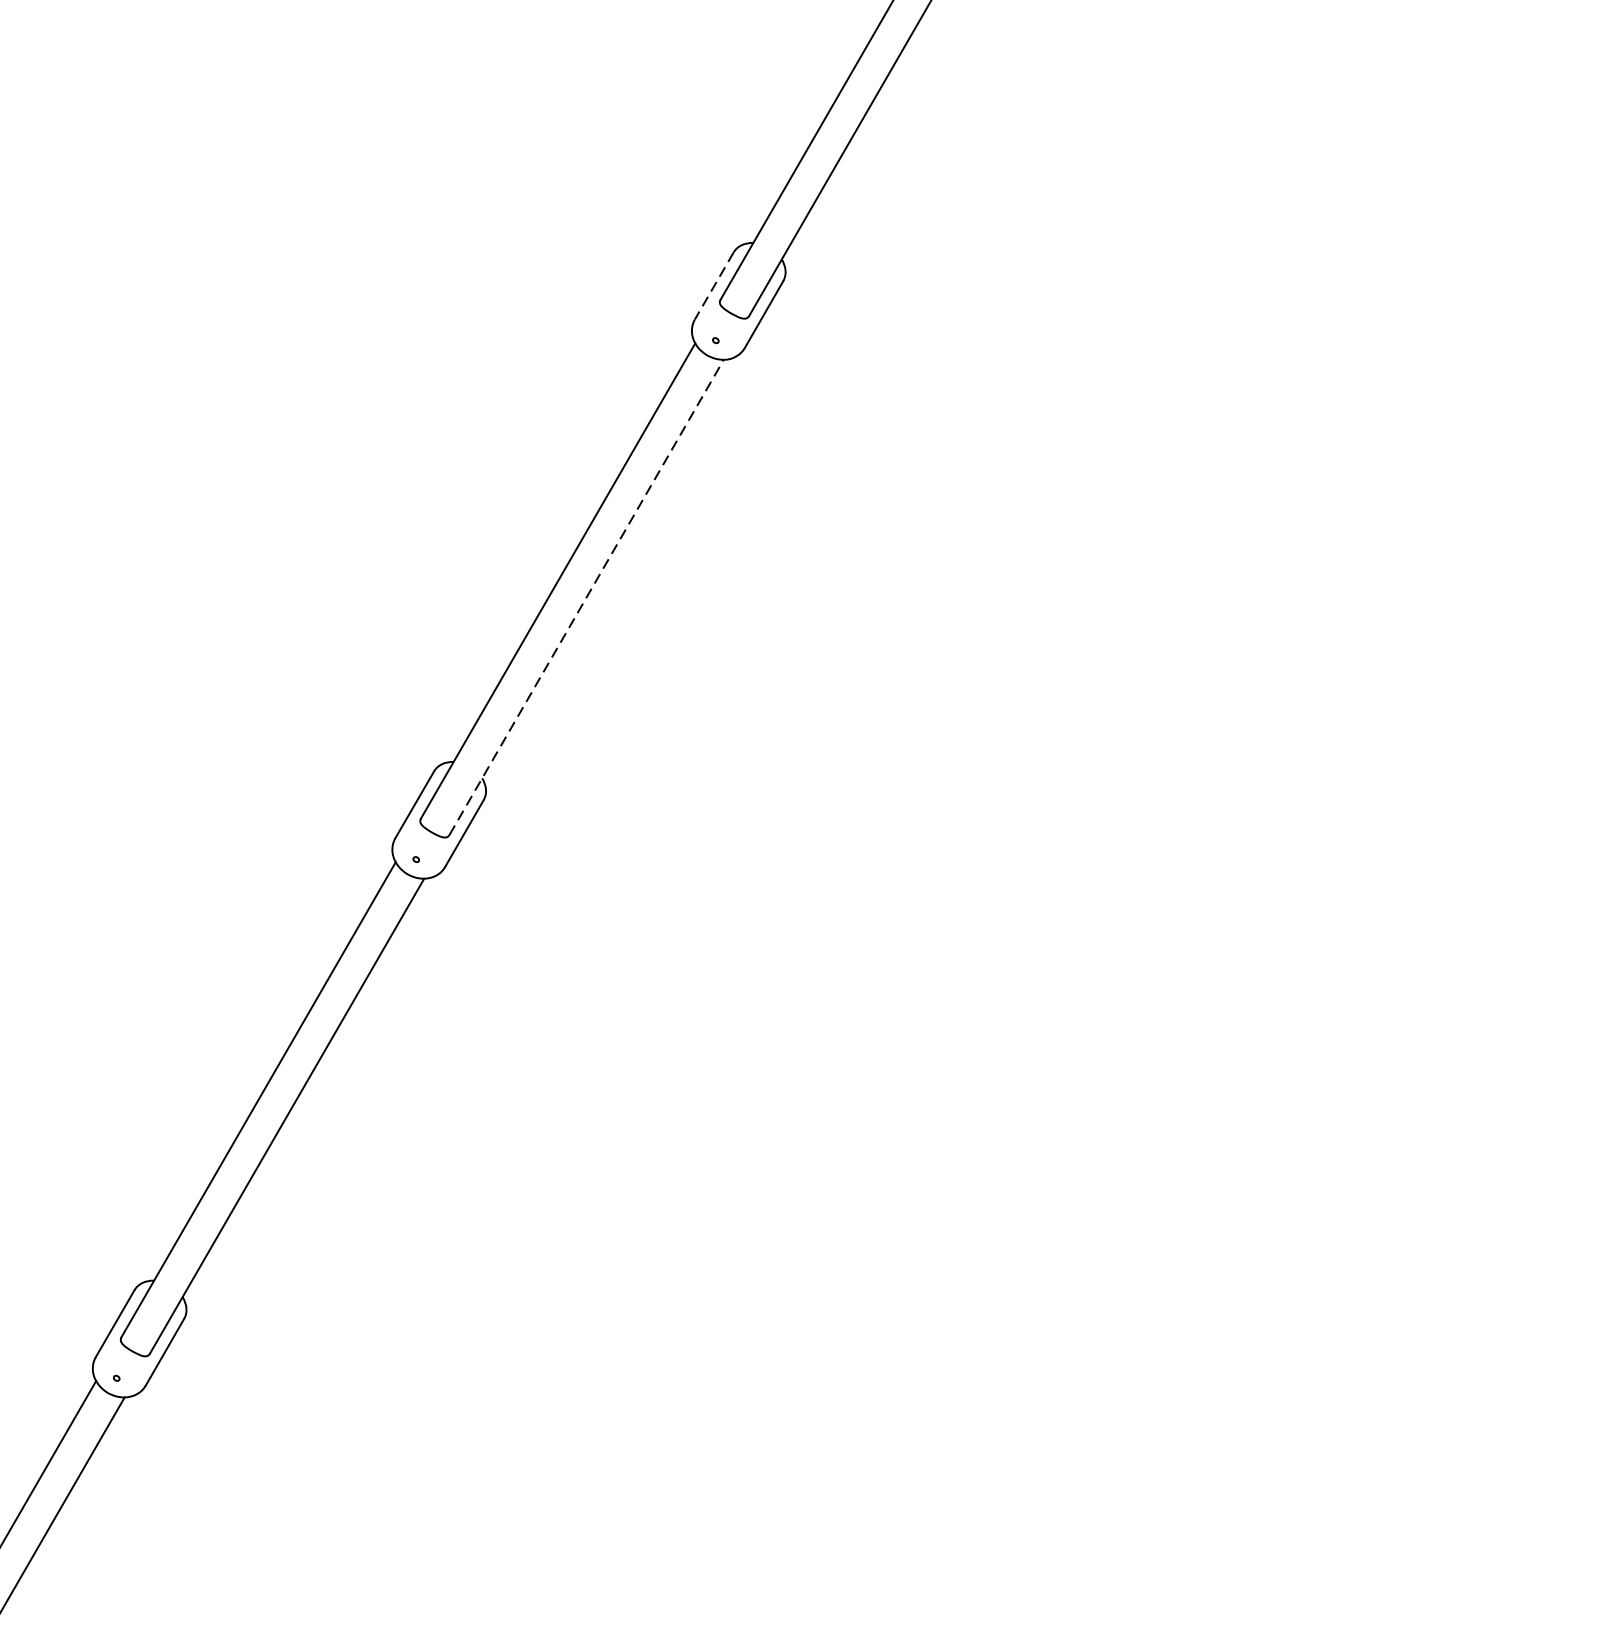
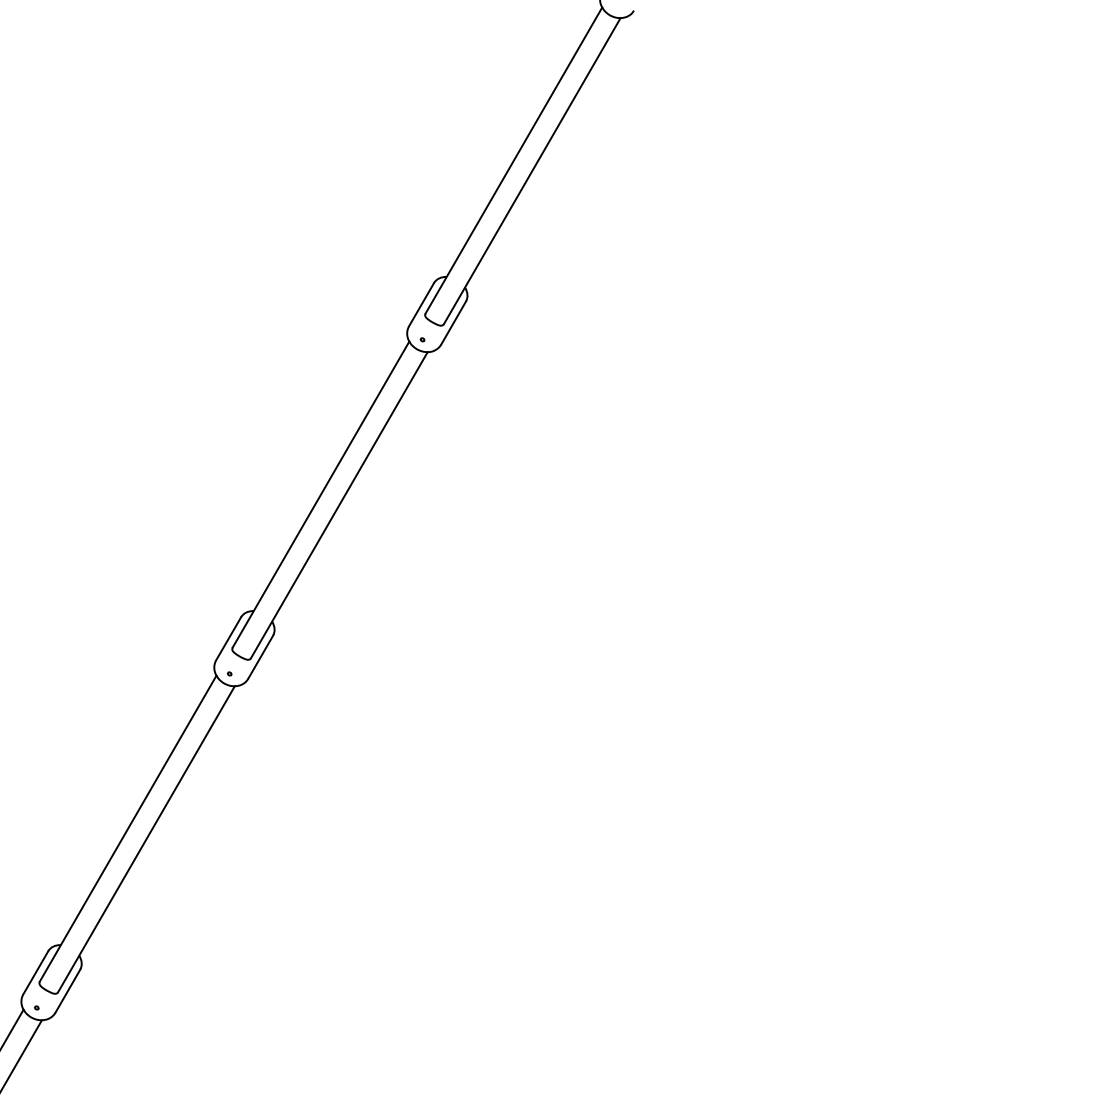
line: (714, 285) -> (421, 304), dashed -> solid
line: (586, 597) -> (339, 505), dashed -> solid

